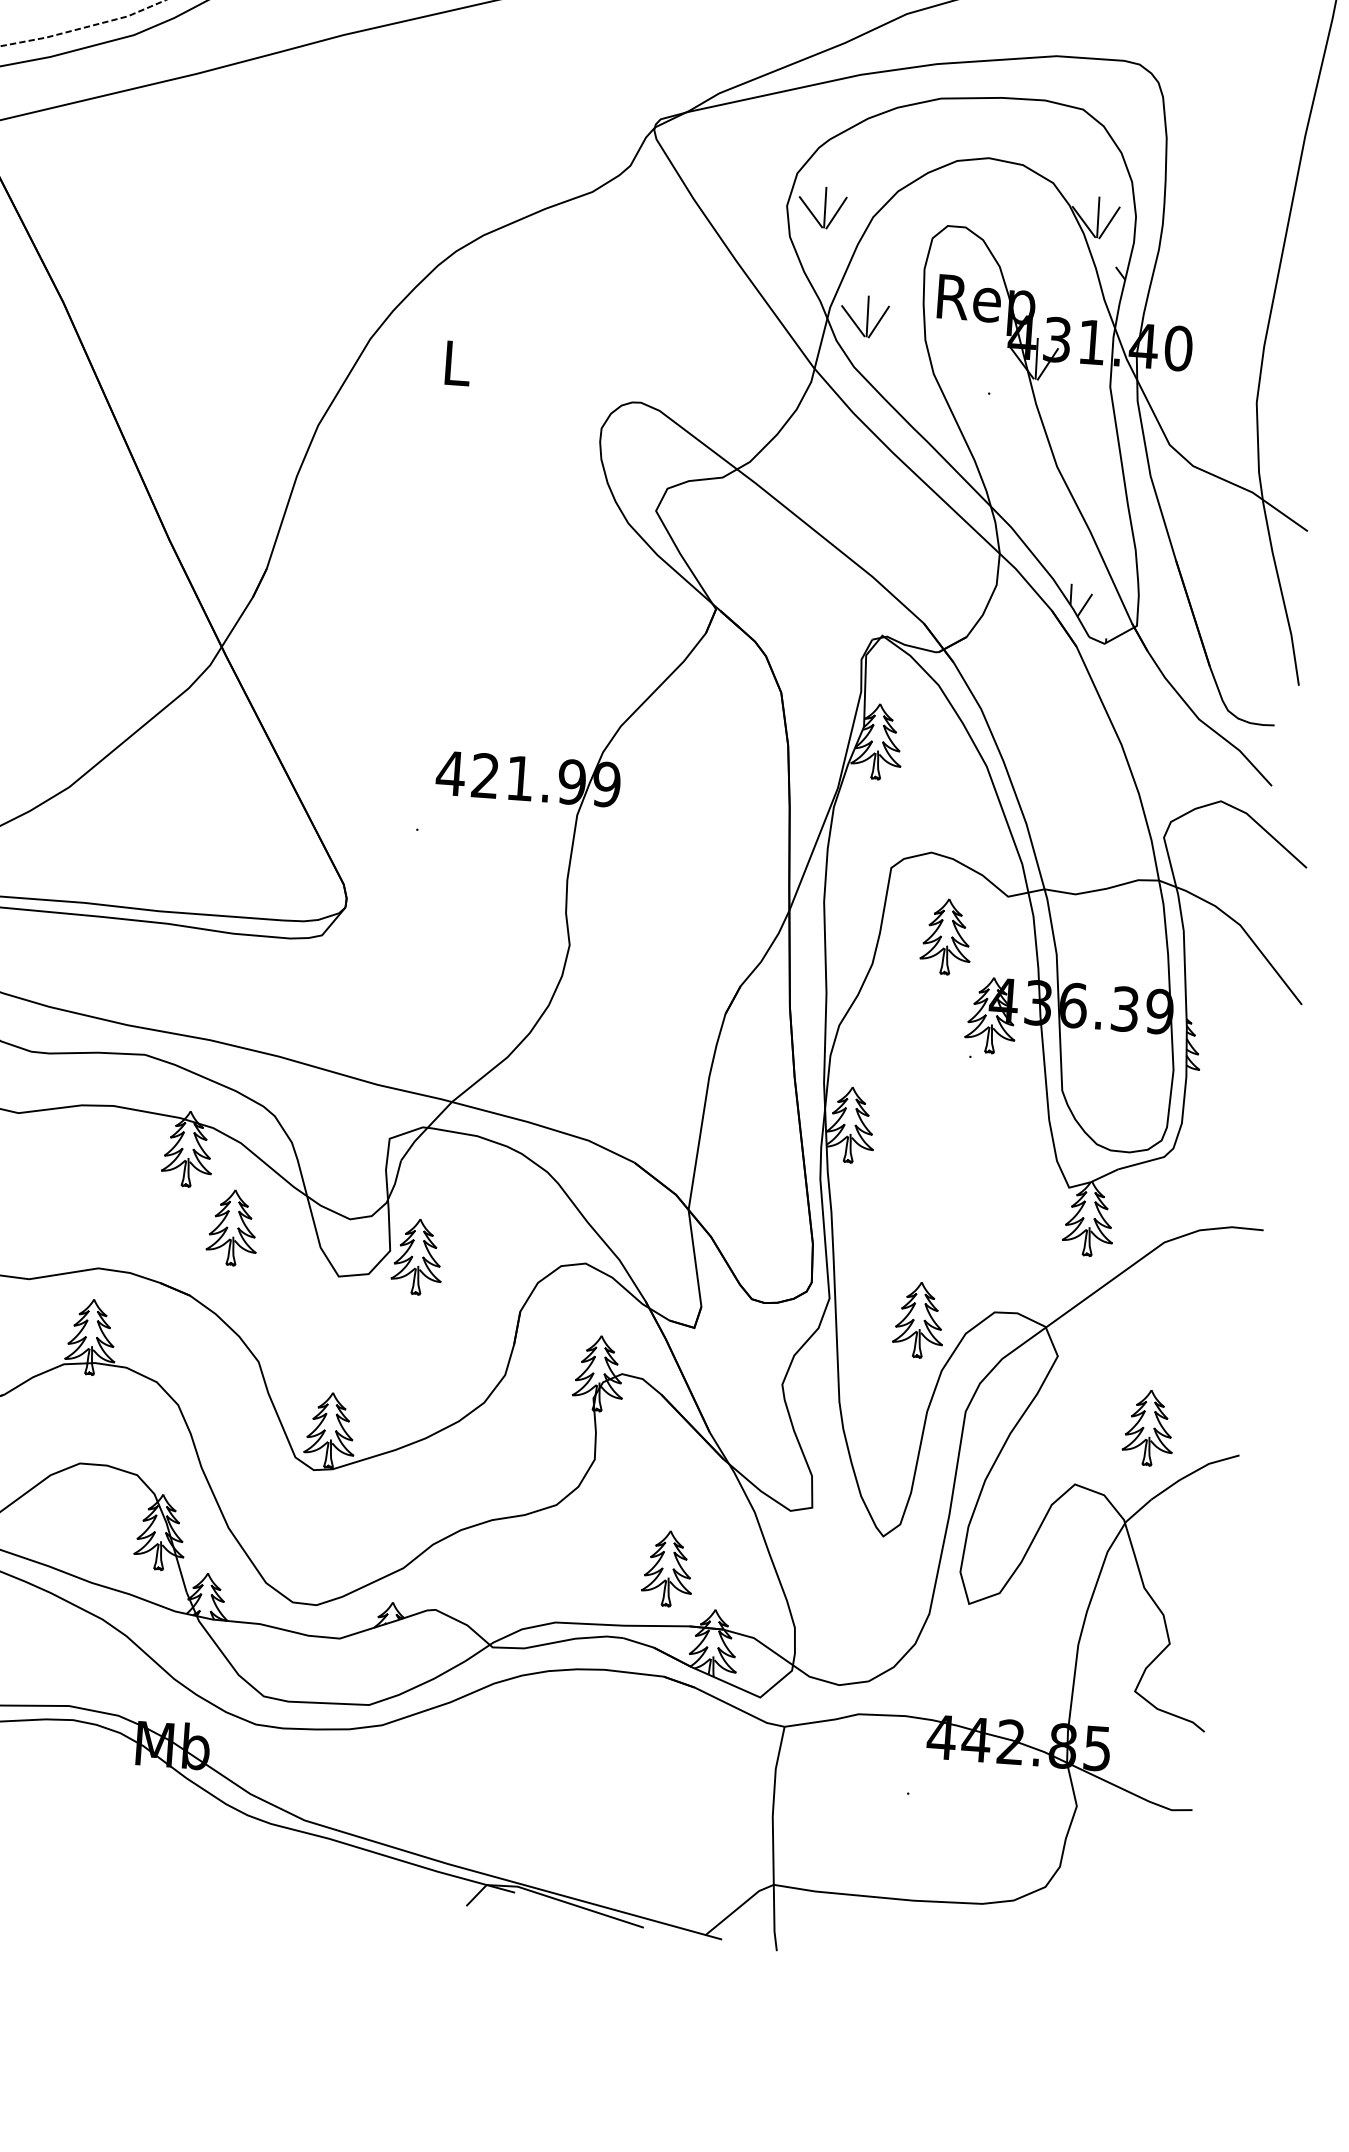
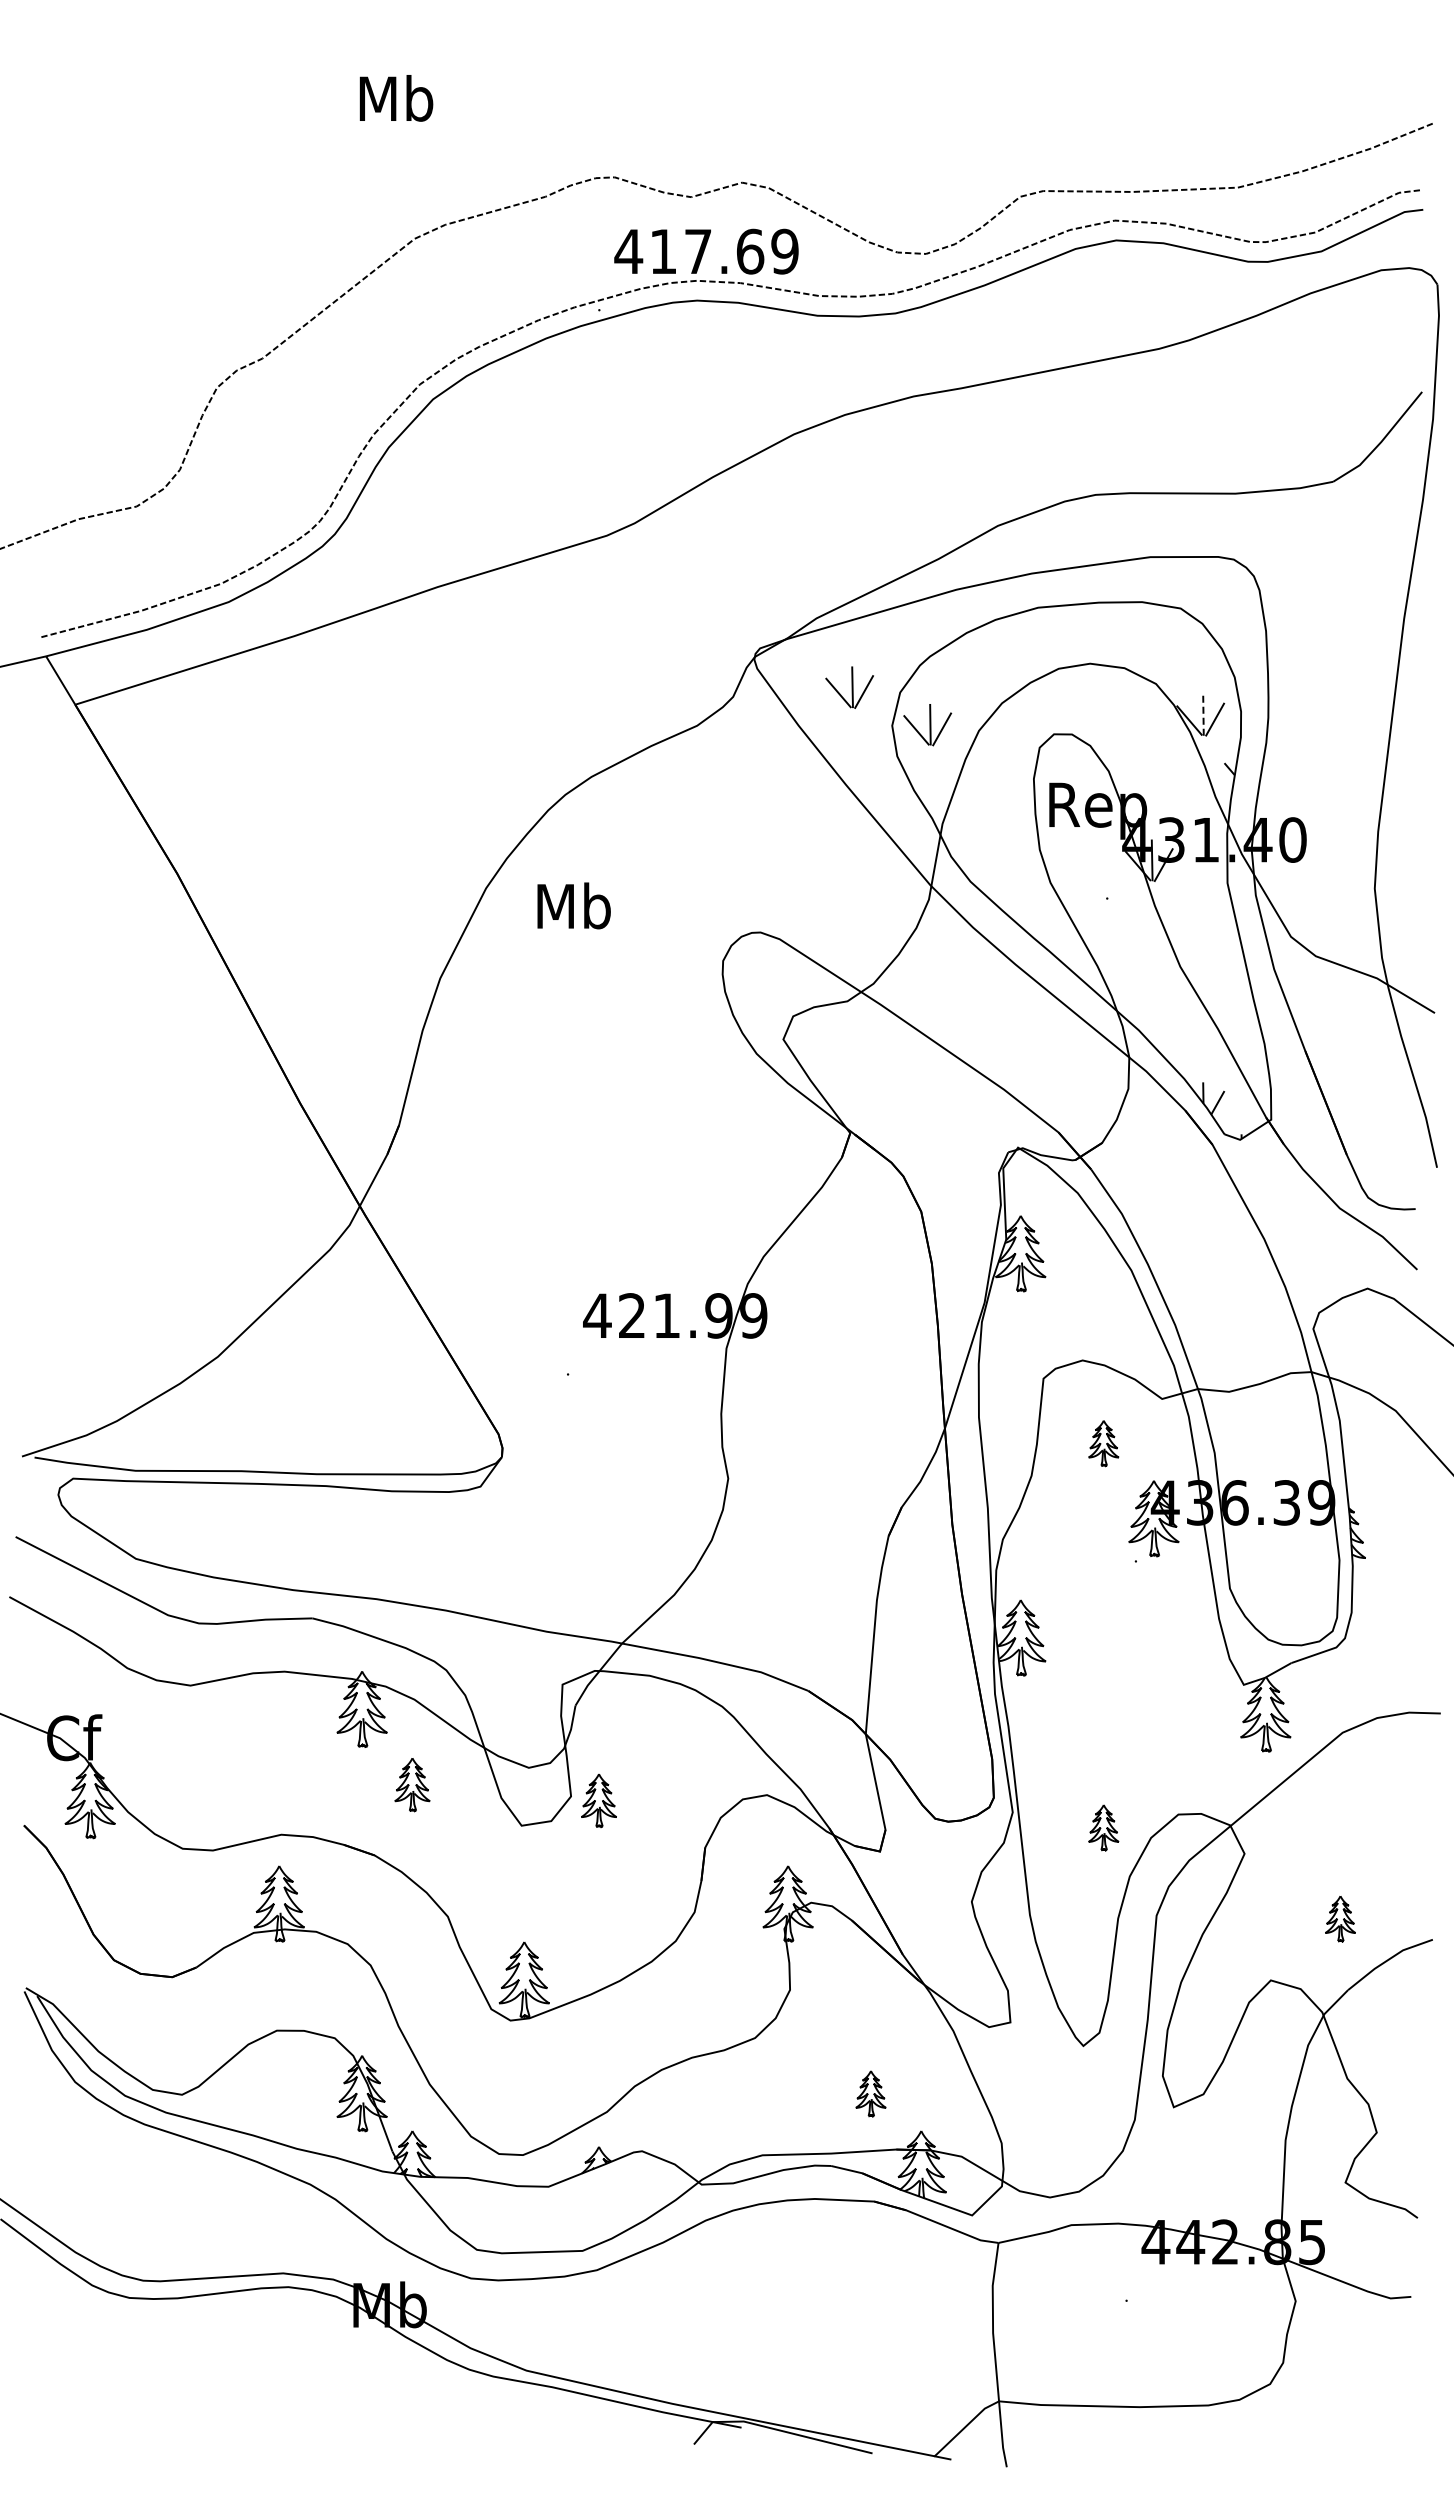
line: (1098, 216) -> (1203, 714), solid -> dashed
part: (864, 316) -> (849, 687), moved
text: (456, 362) -> (573, 905), L -> Mb
part: (946, 936) -> (1103, 1443), size x0.6
part: (232, 1227) -> (412, 1784), size x0.7
part: (417, 1256) -> (598, 1800), size x0.7
part: (919, 1319) -> (1103, 1827), size x0.6
part: (1148, 1427) -> (1340, 1918), size x0.6
part: (667, 1568) -> (870, 2093), size x0.6

